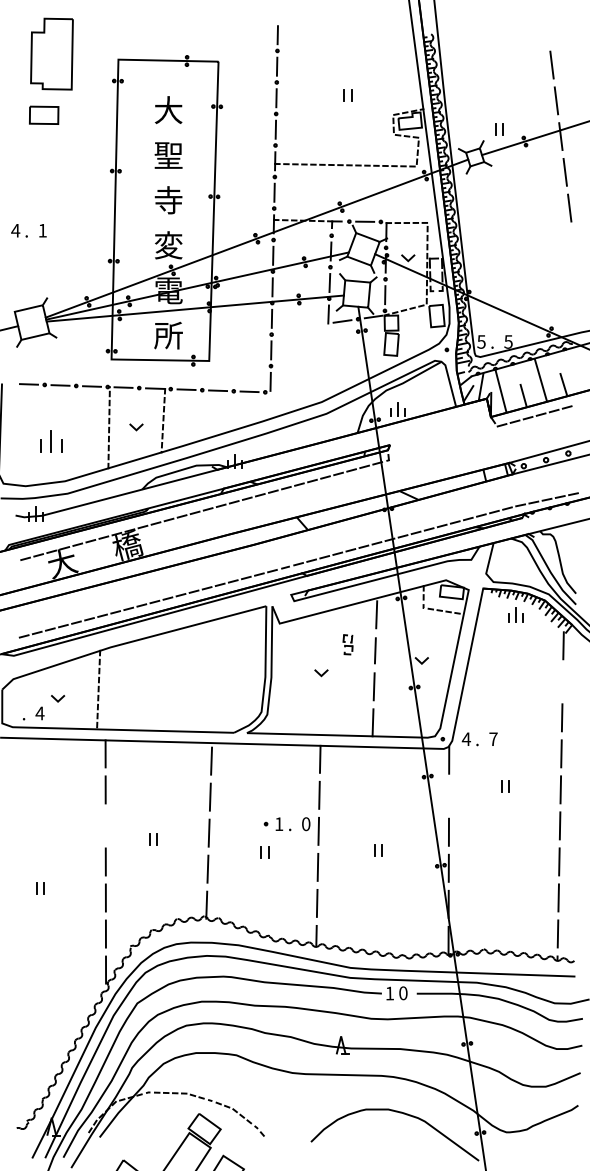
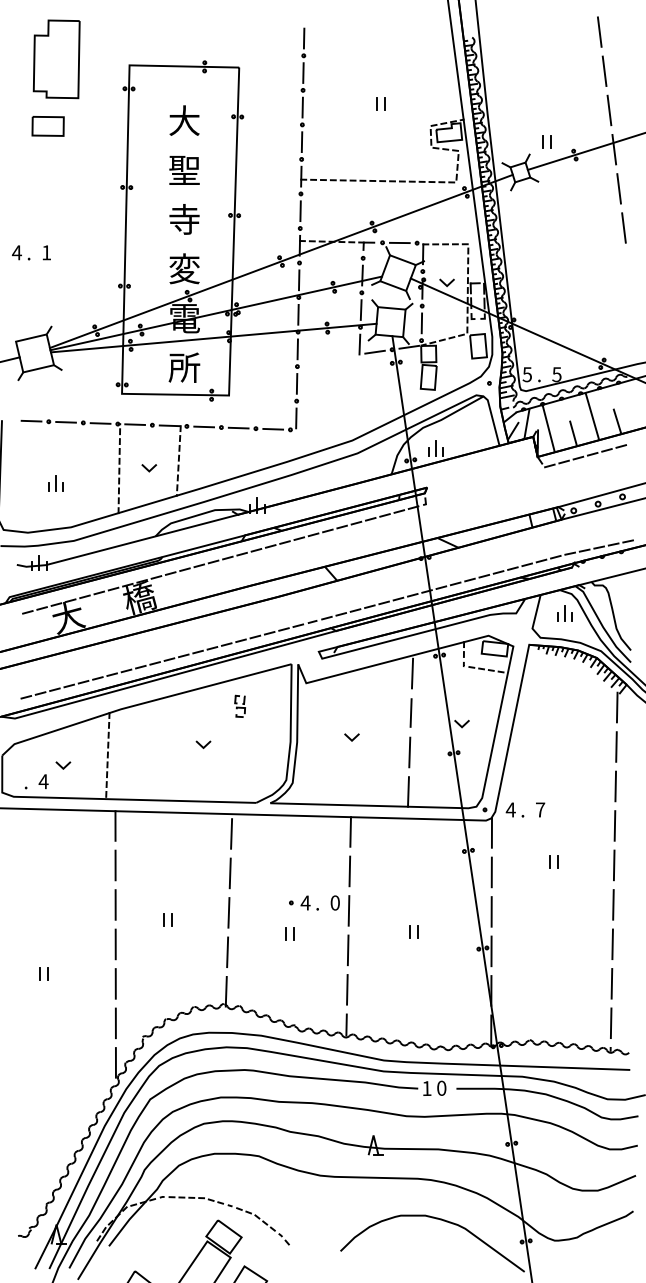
line: (547, 28) -> (599, 31), added
part: (50, 441) -> (55, 483), size x0.62
part: (515, 614) -> (564, 613), moved
part: (347, 643) -> (239, 705), moved
line: (185, 680) -> (202, 745), added
line: (562, 681) -> (616, 746), added
line: (448, 796) -> (491, 872), added
text: (279, 823) -> (305, 902), 1 -> 4
line: (105, 825) -> (115, 904), added

